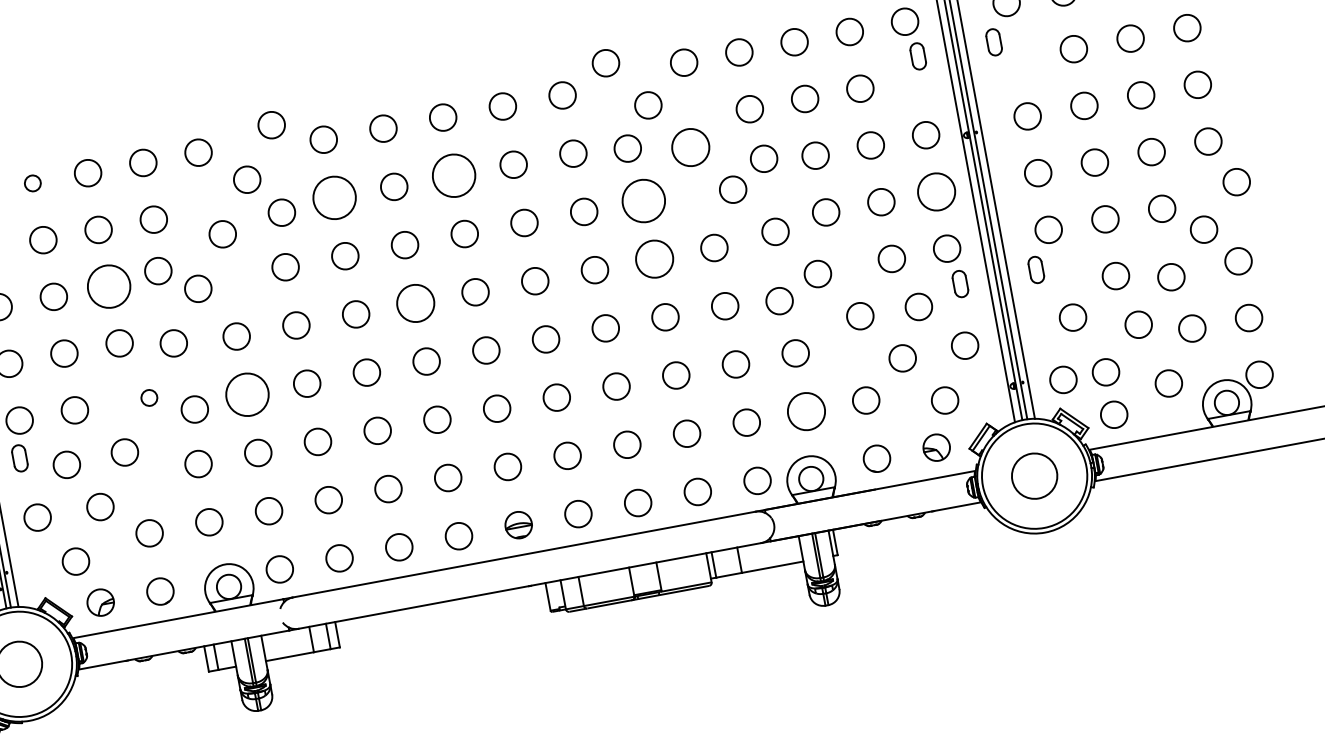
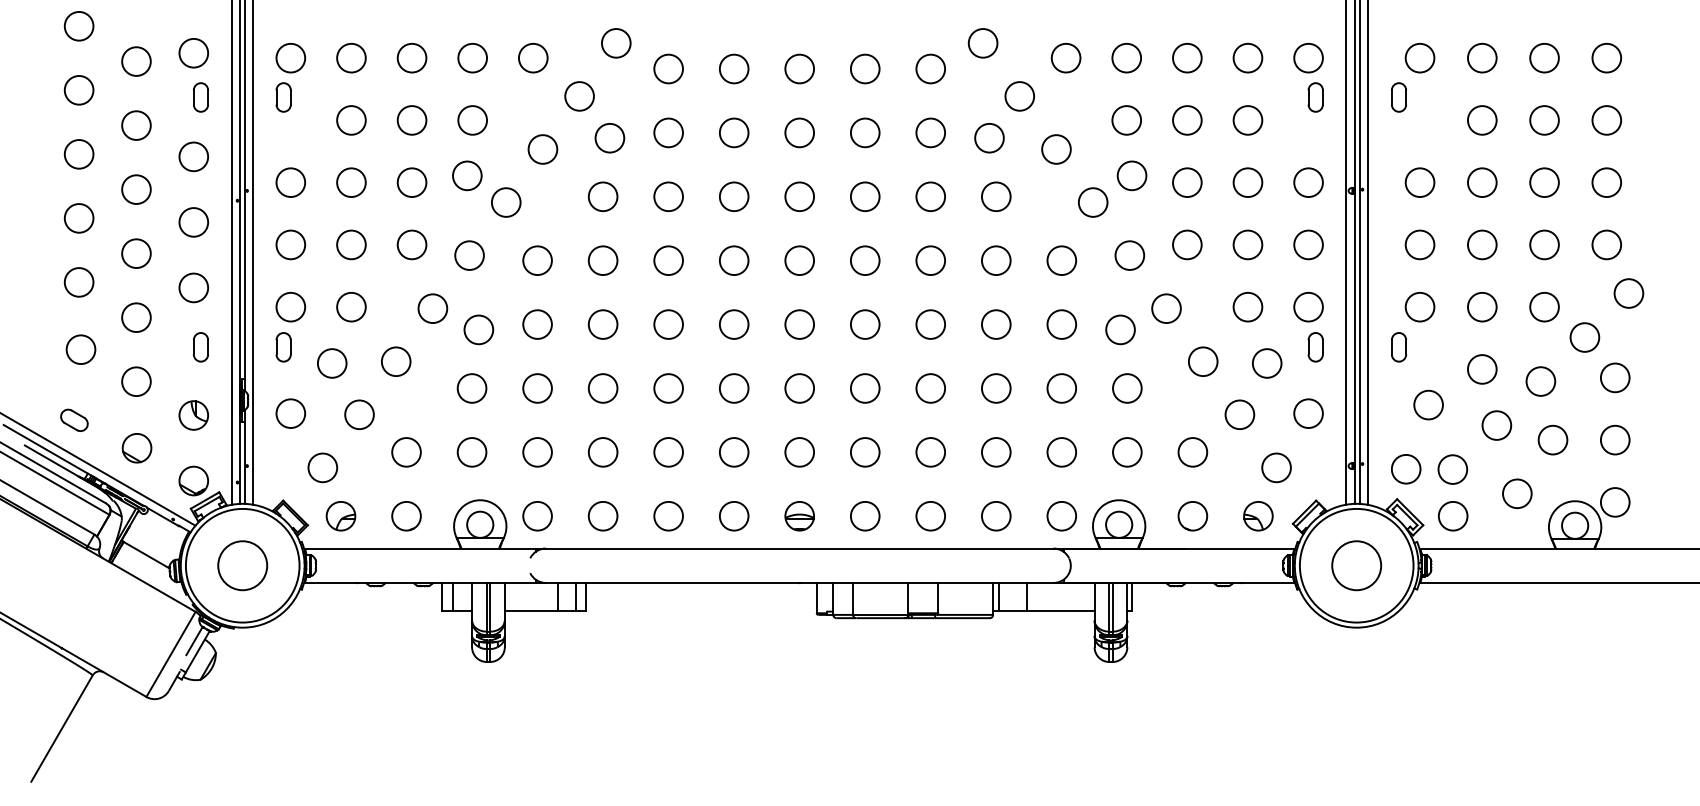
circle: (690, 147) -> (1056, 149), size x0.71
circle: (453, 175) -> (799, 132), size x0.62
circle: (32, 182) -> (351, 57), size x1.67
circle: (936, 191) -> (1308, 244), size x0.71
circle: (334, 197) -> (668, 132), size x0.62
circle: (644, 200) -> (996, 196), size x0.62
circle: (654, 258) -> (996, 260), size x0.71
circle: (108, 286) -> (411, 182), size x0.62
circle: (416, 303) -> (734, 260), size x0.71
circle: (247, 394) -> (537, 324), size x0.62
circle: (148, 397) -> (432, 308), size x1.67
circle: (806, 411) -> (1127, 452), size x0.71

